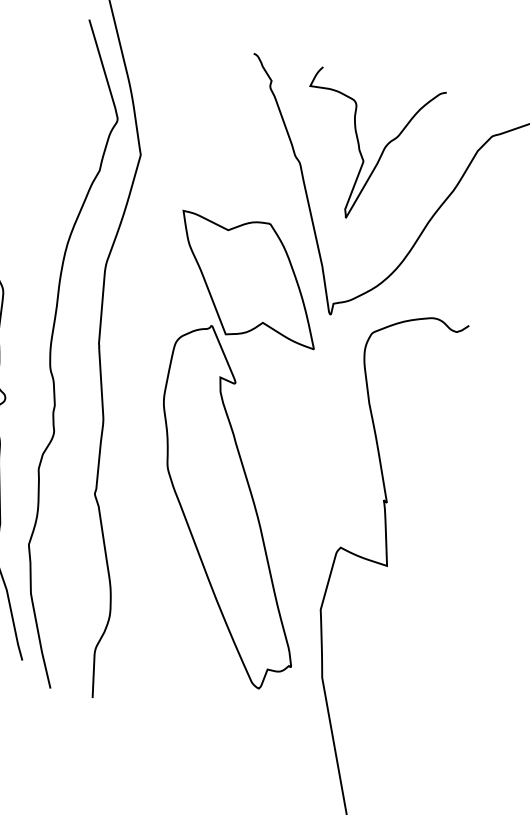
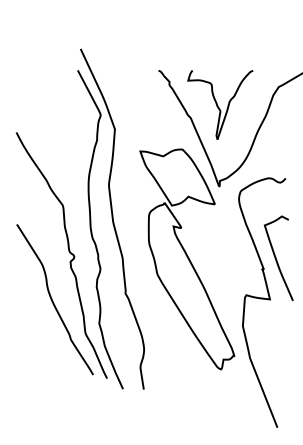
curve: (417, 485) -> (276, 258), added

